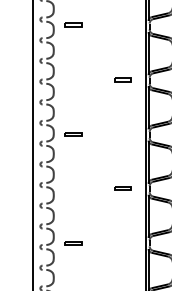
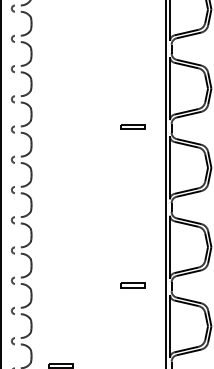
part: (73, 24) -> (60, 46), removed
part: (73, 134) -> (60, 206), removed

